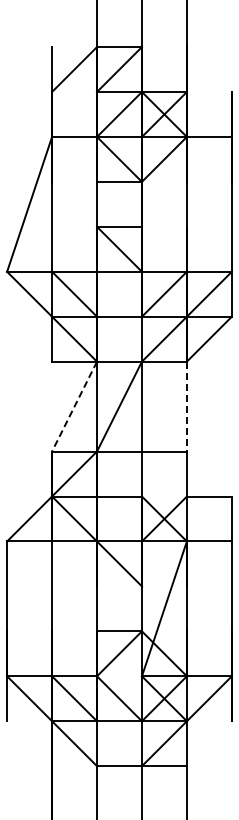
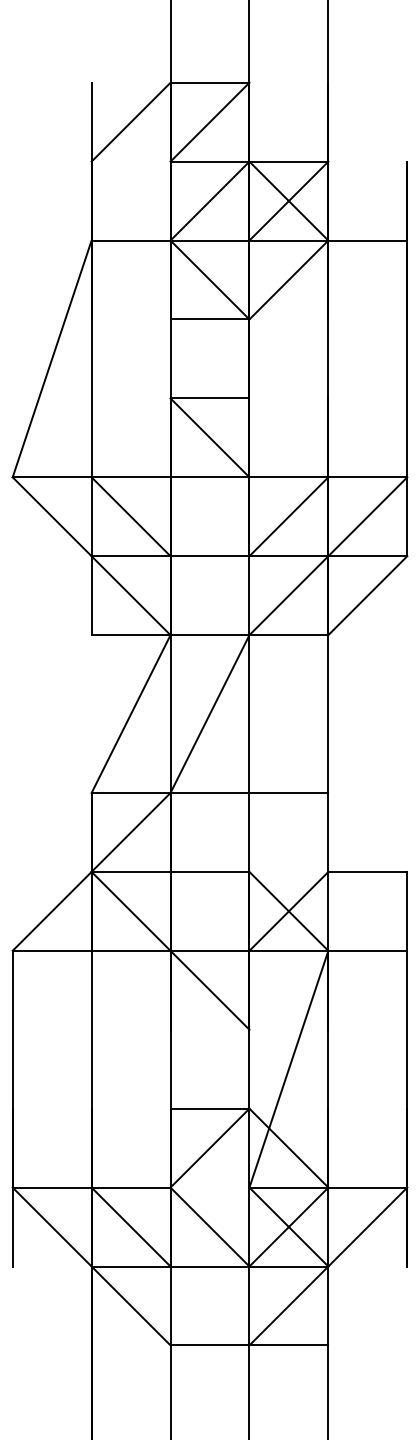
line: (186, 406) -> (327, 713), dashed -> solid
line: (74, 407) -> (130, 715), dashed -> solid

